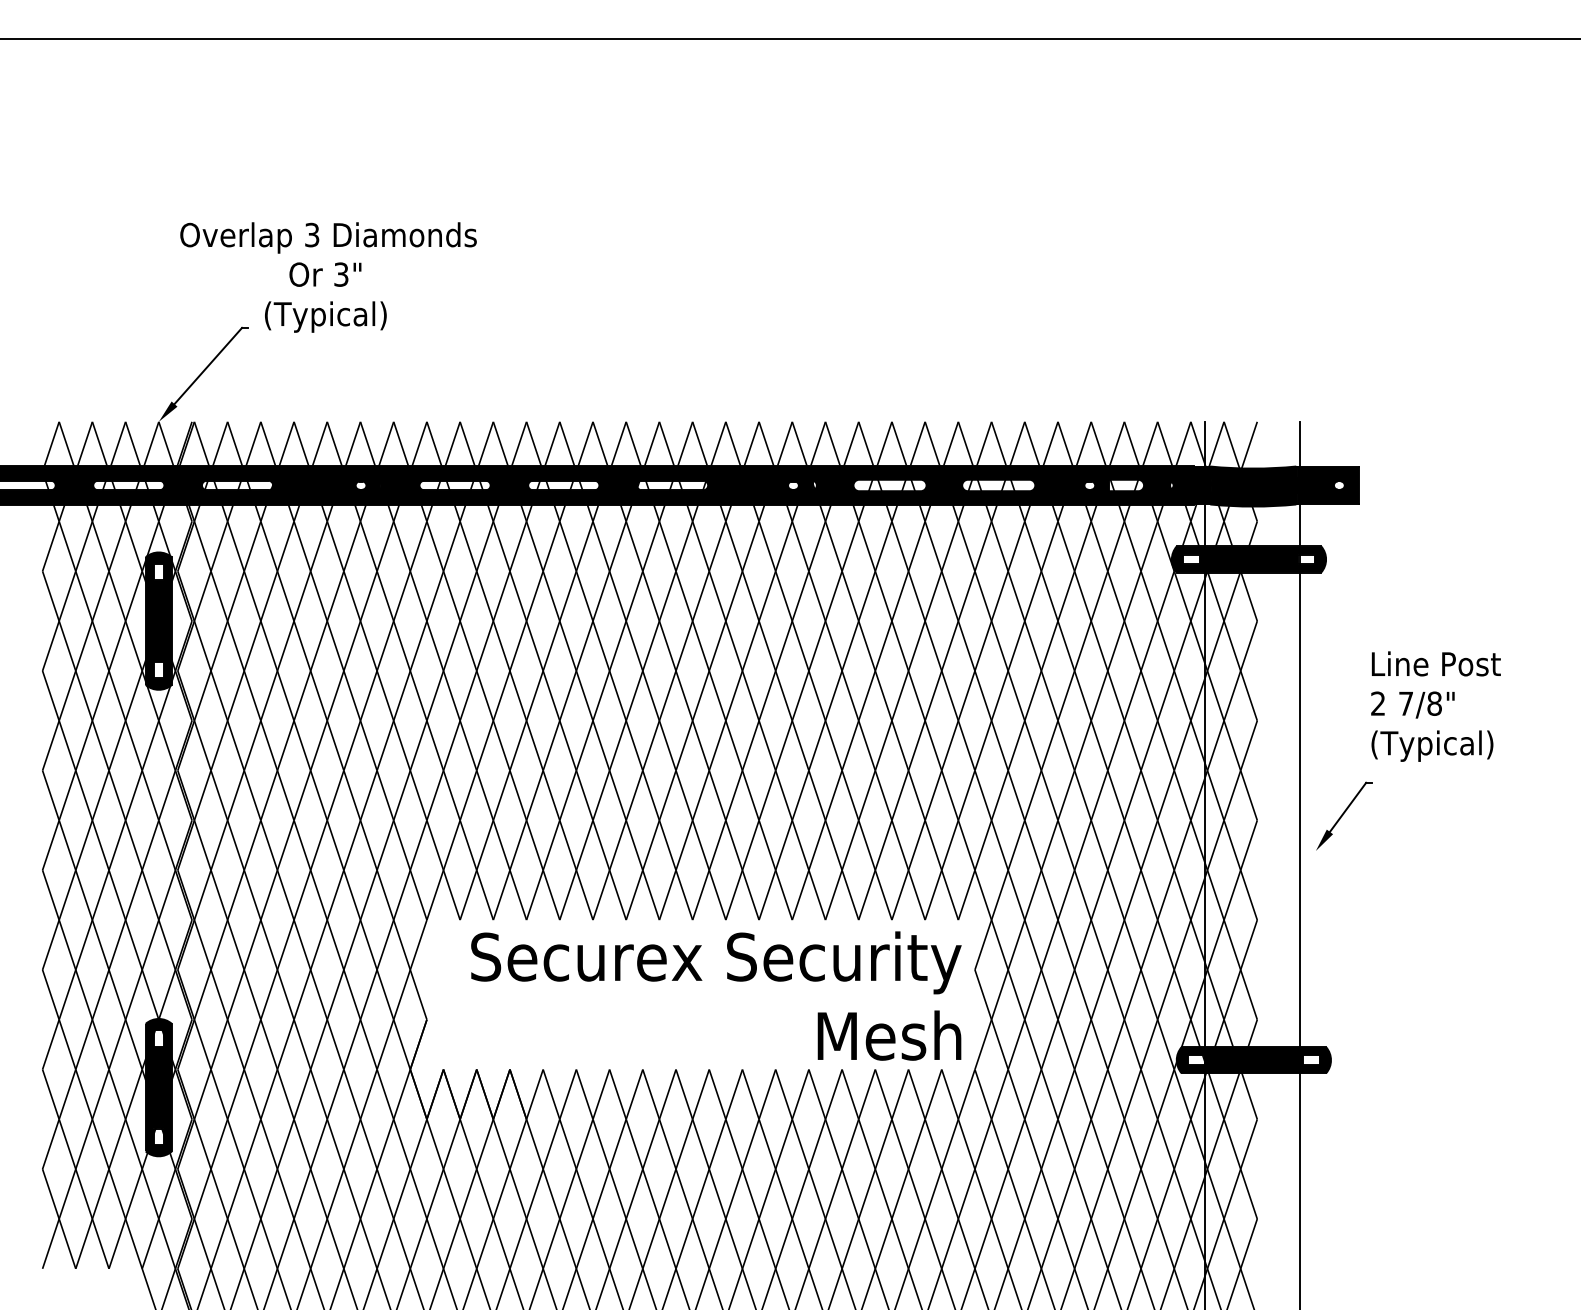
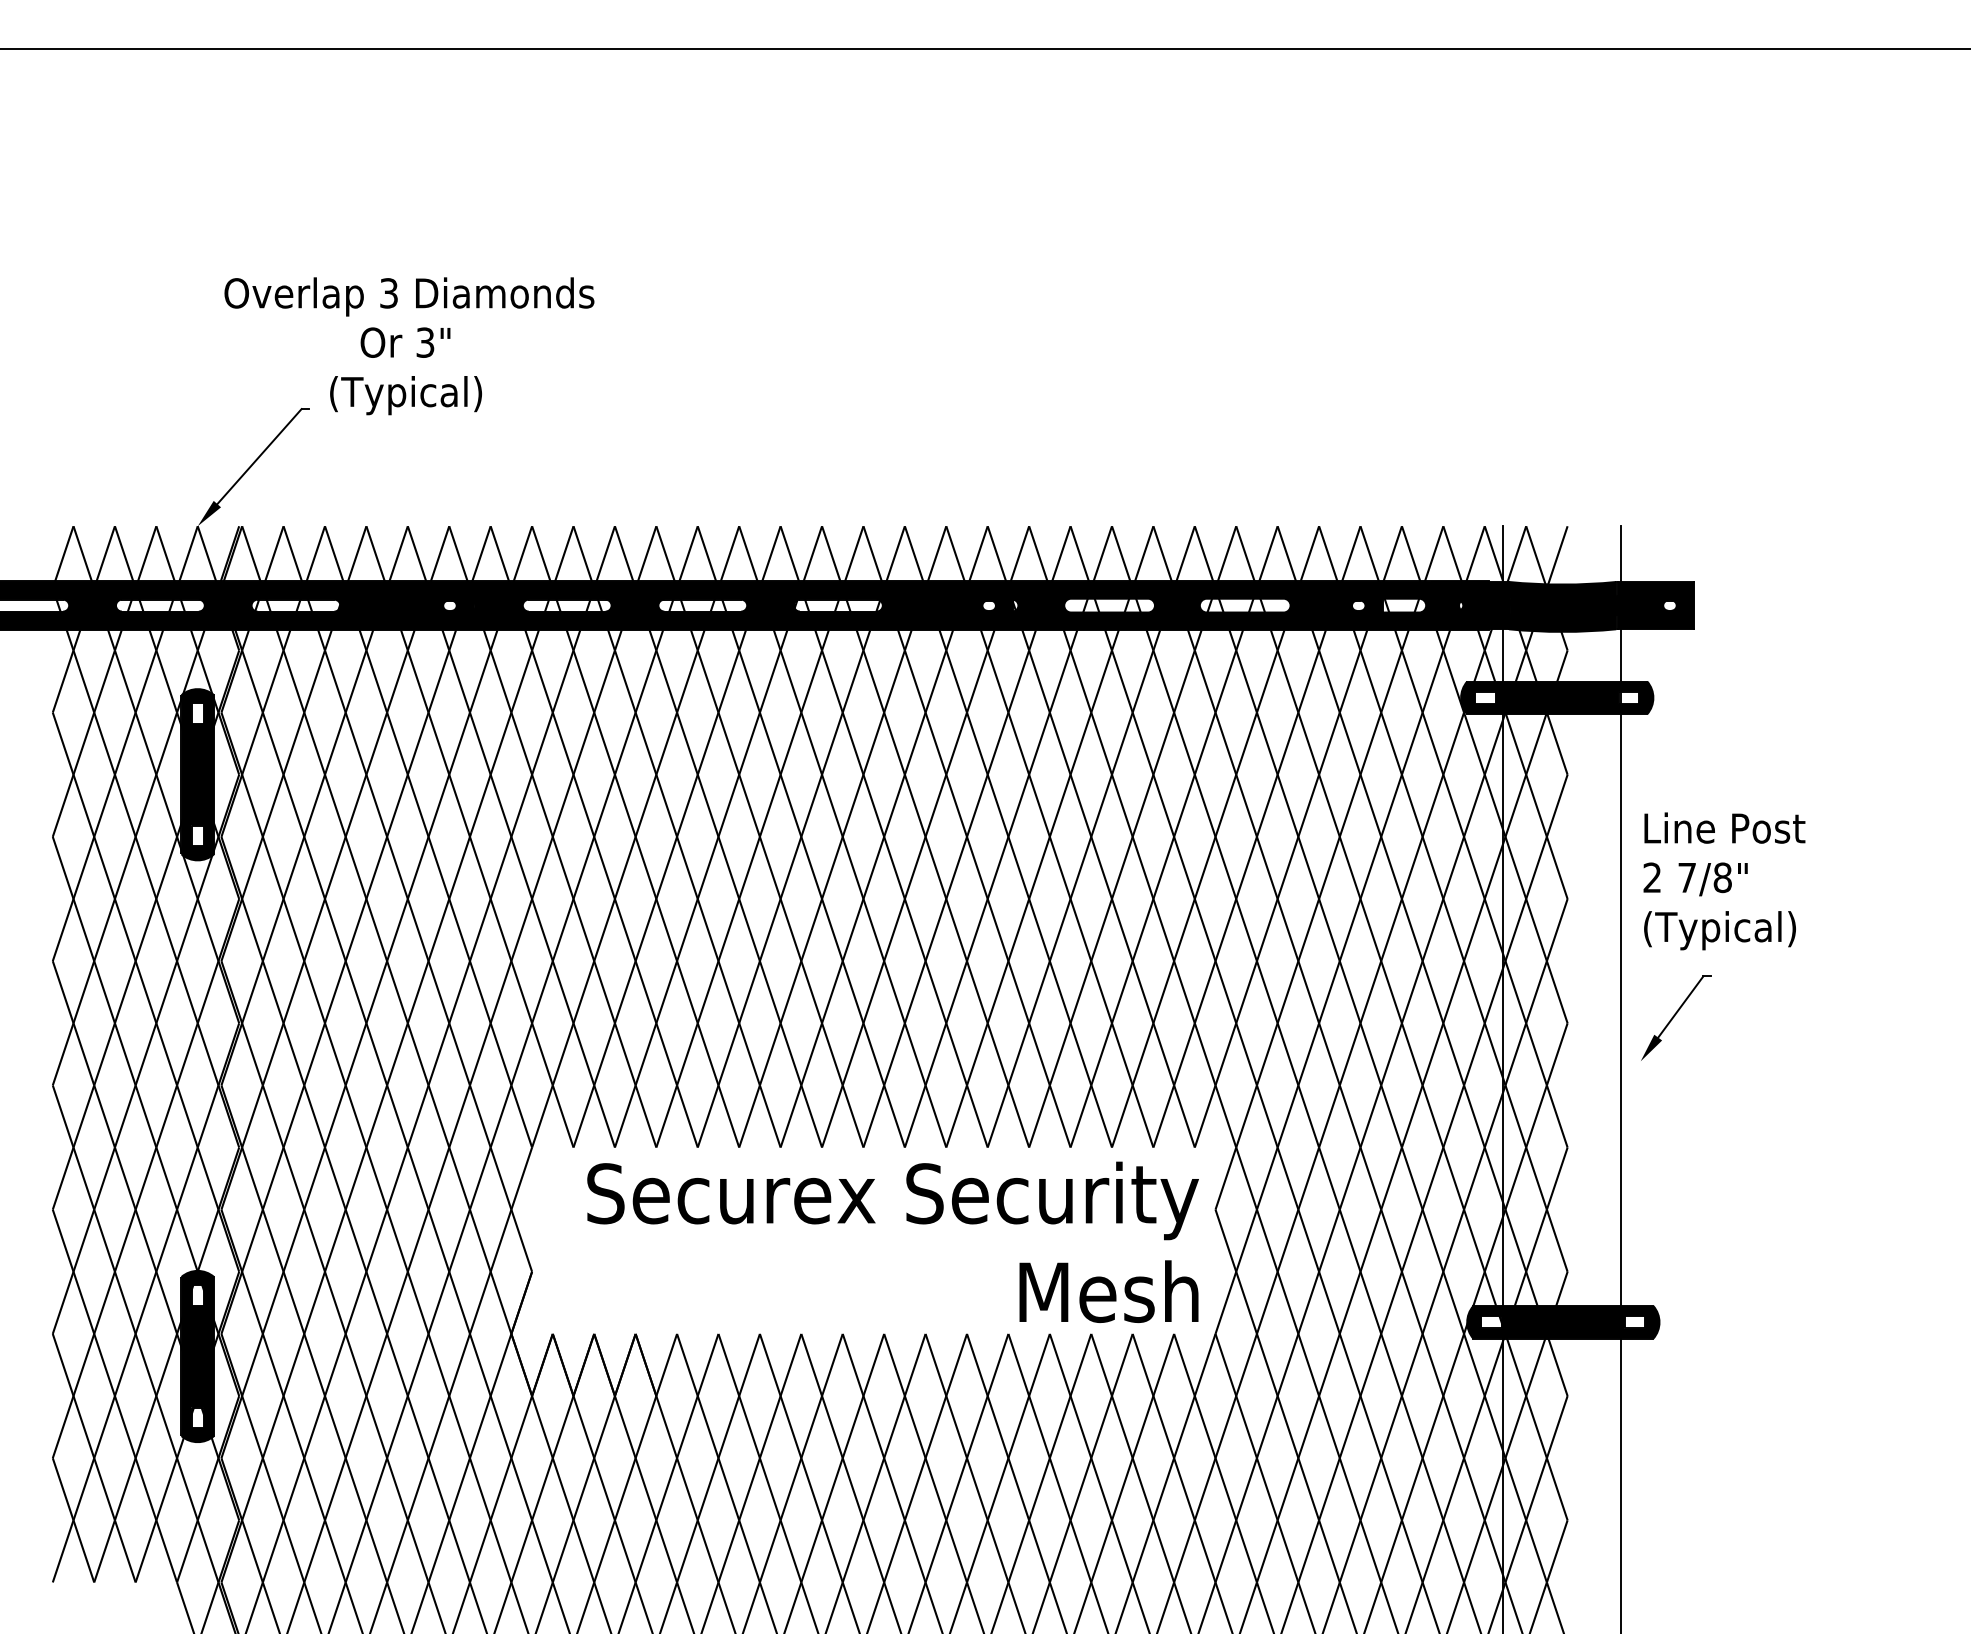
text: (1436, 706) -> (1724, 881), moved

